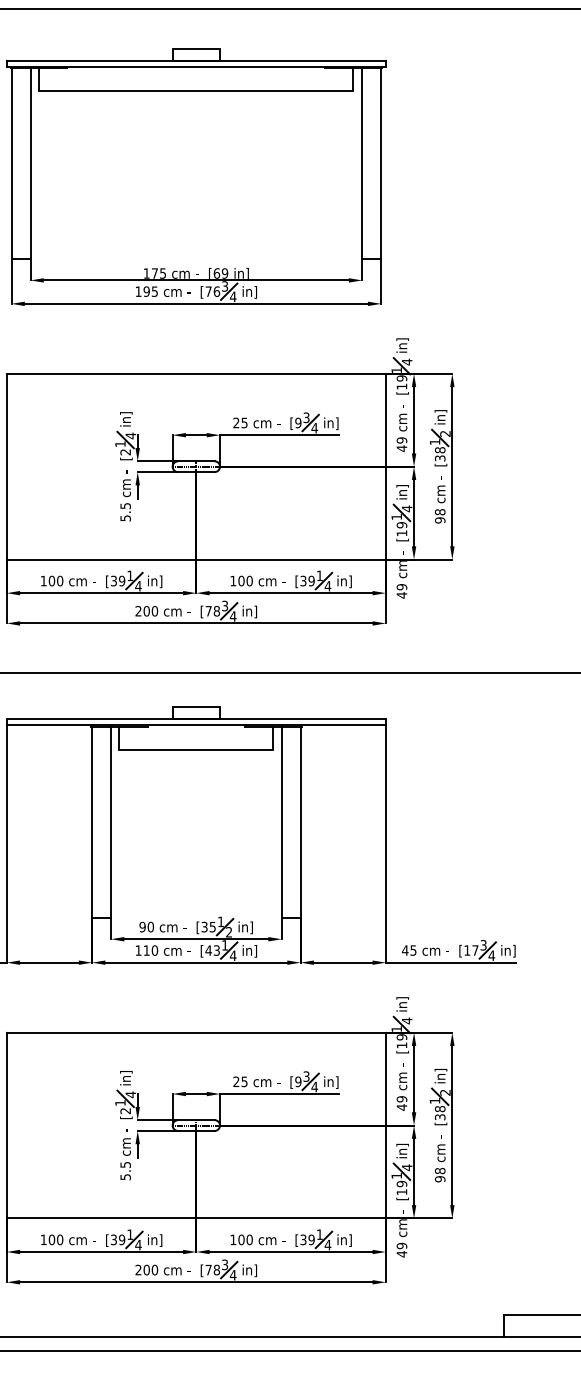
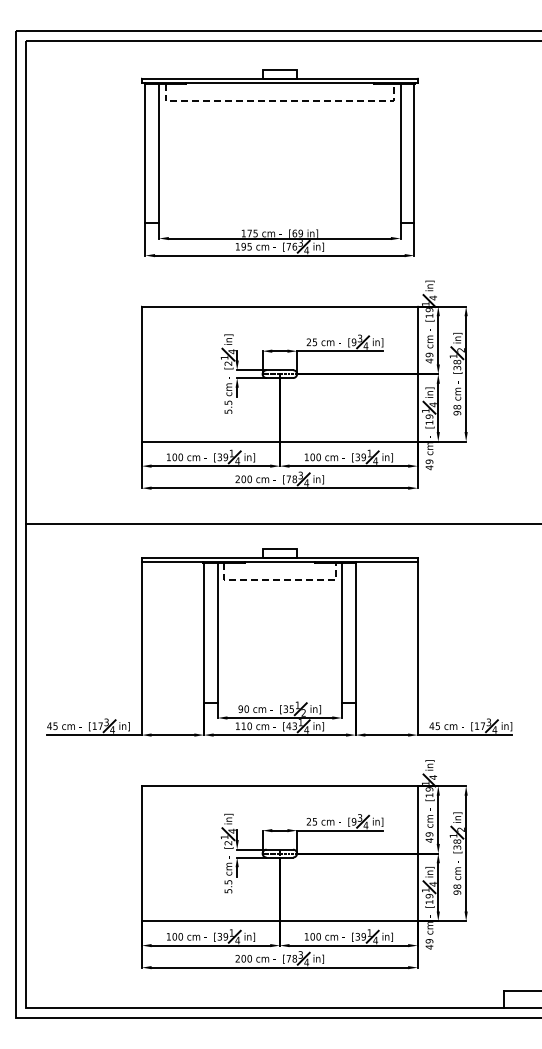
line: (197, 92) -> (280, 101), solid -> dashed
line: (195, 750) -> (279, 580), solid -> dashed

